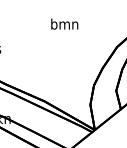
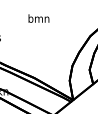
text: (64, 23) -> (38, 18), moved

